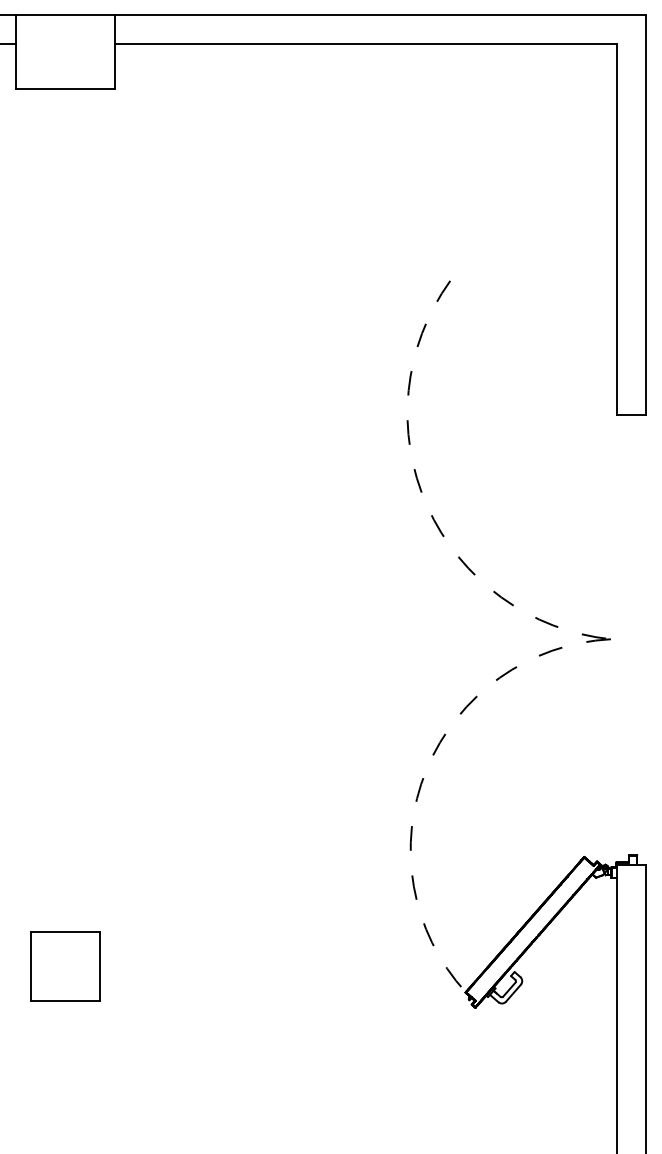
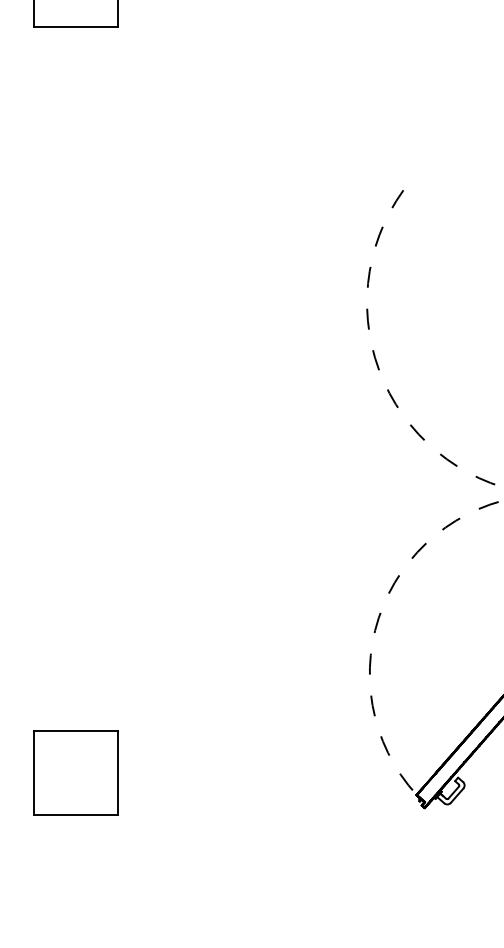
part: (65, 966) -> (76, 772), size x1.43

